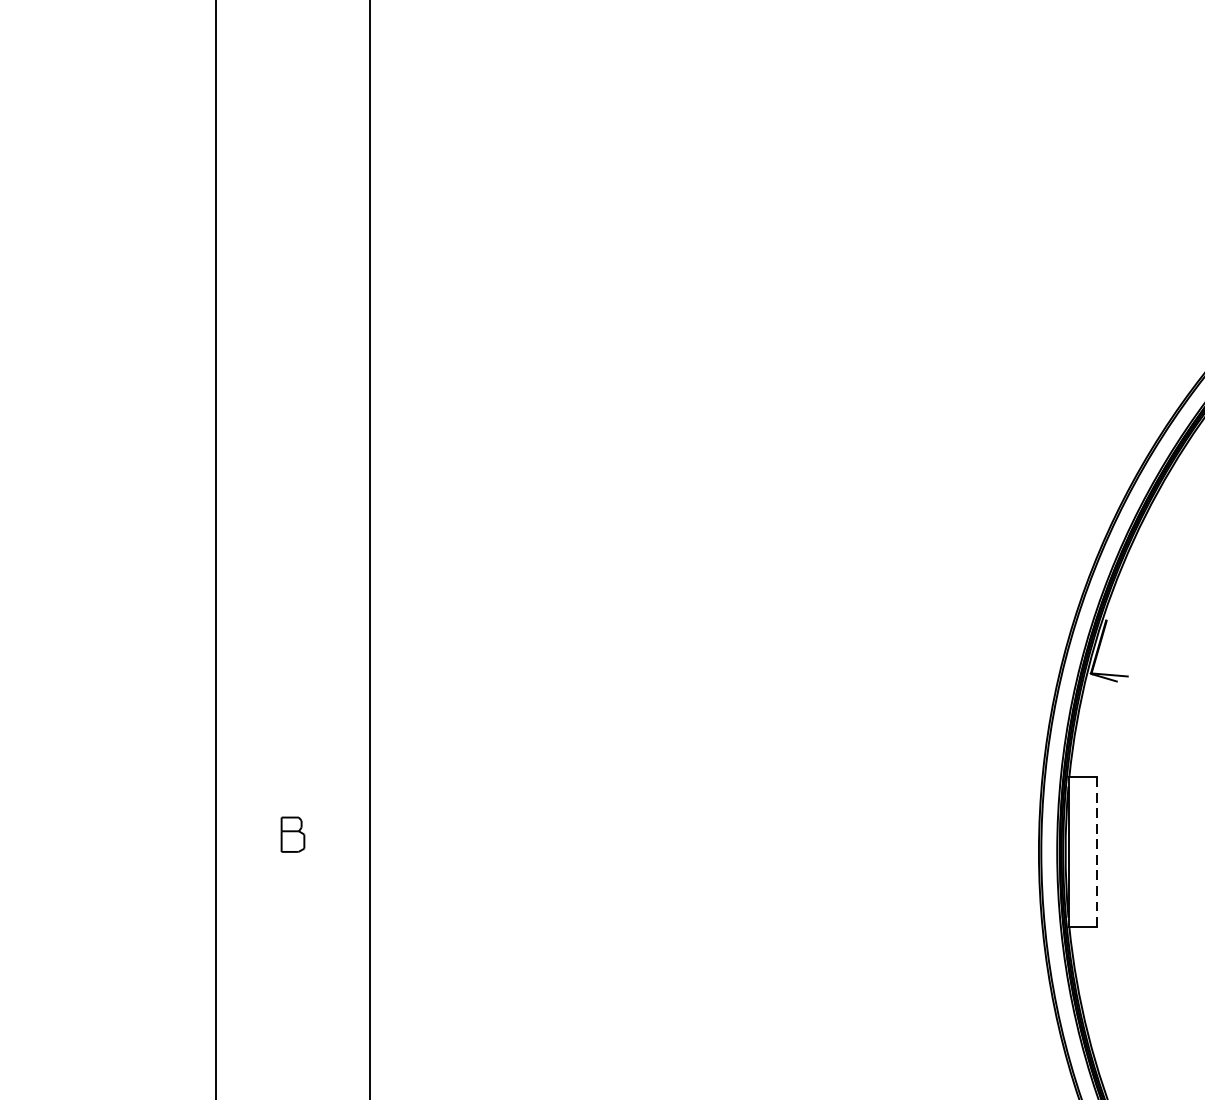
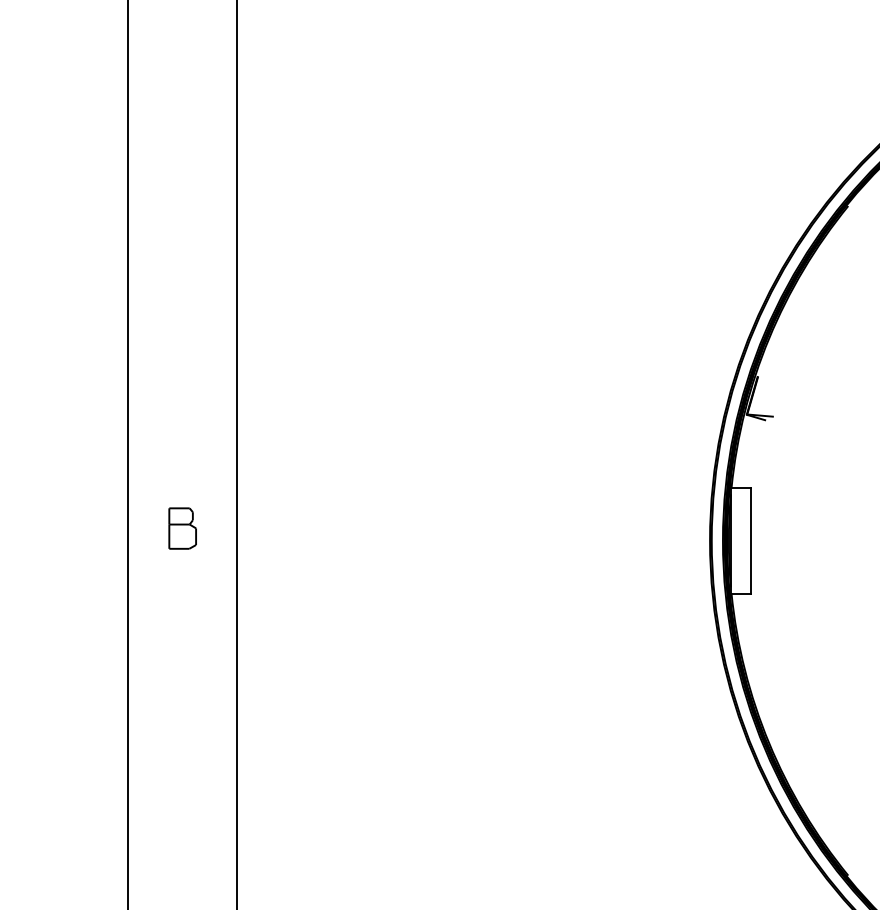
part: (292, 834) -> (182, 528), size x1.67
line: (1096, 851) -> (750, 540), dashed -> solid

